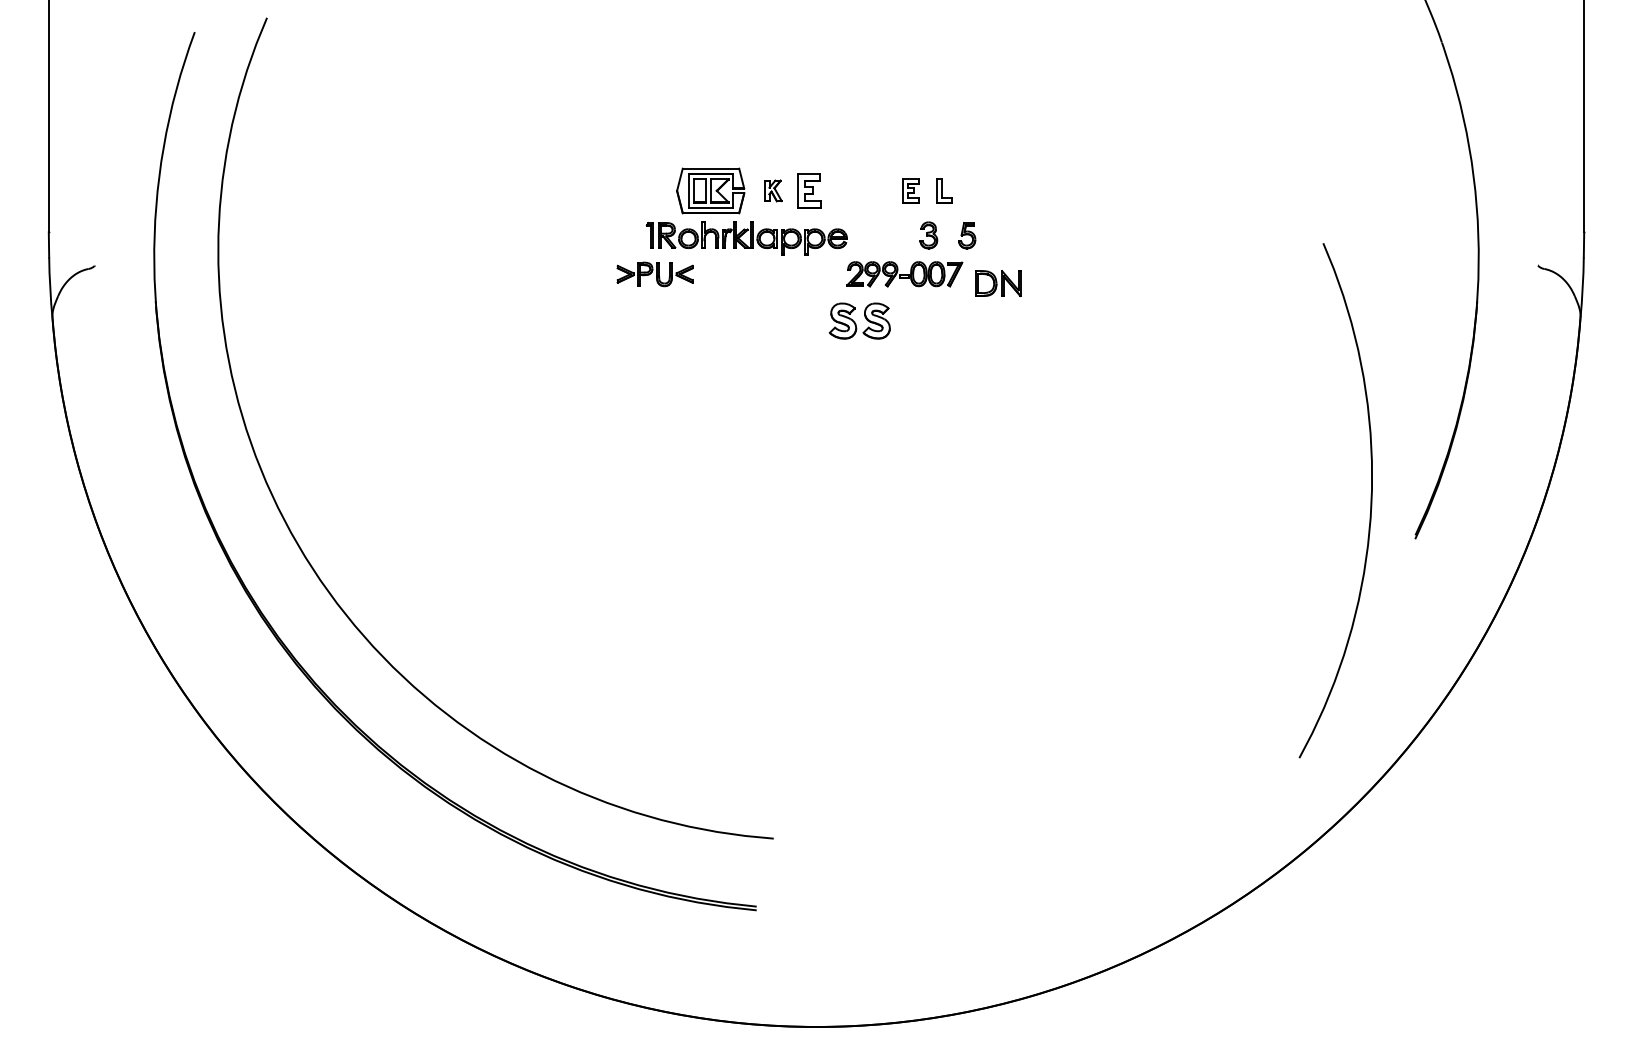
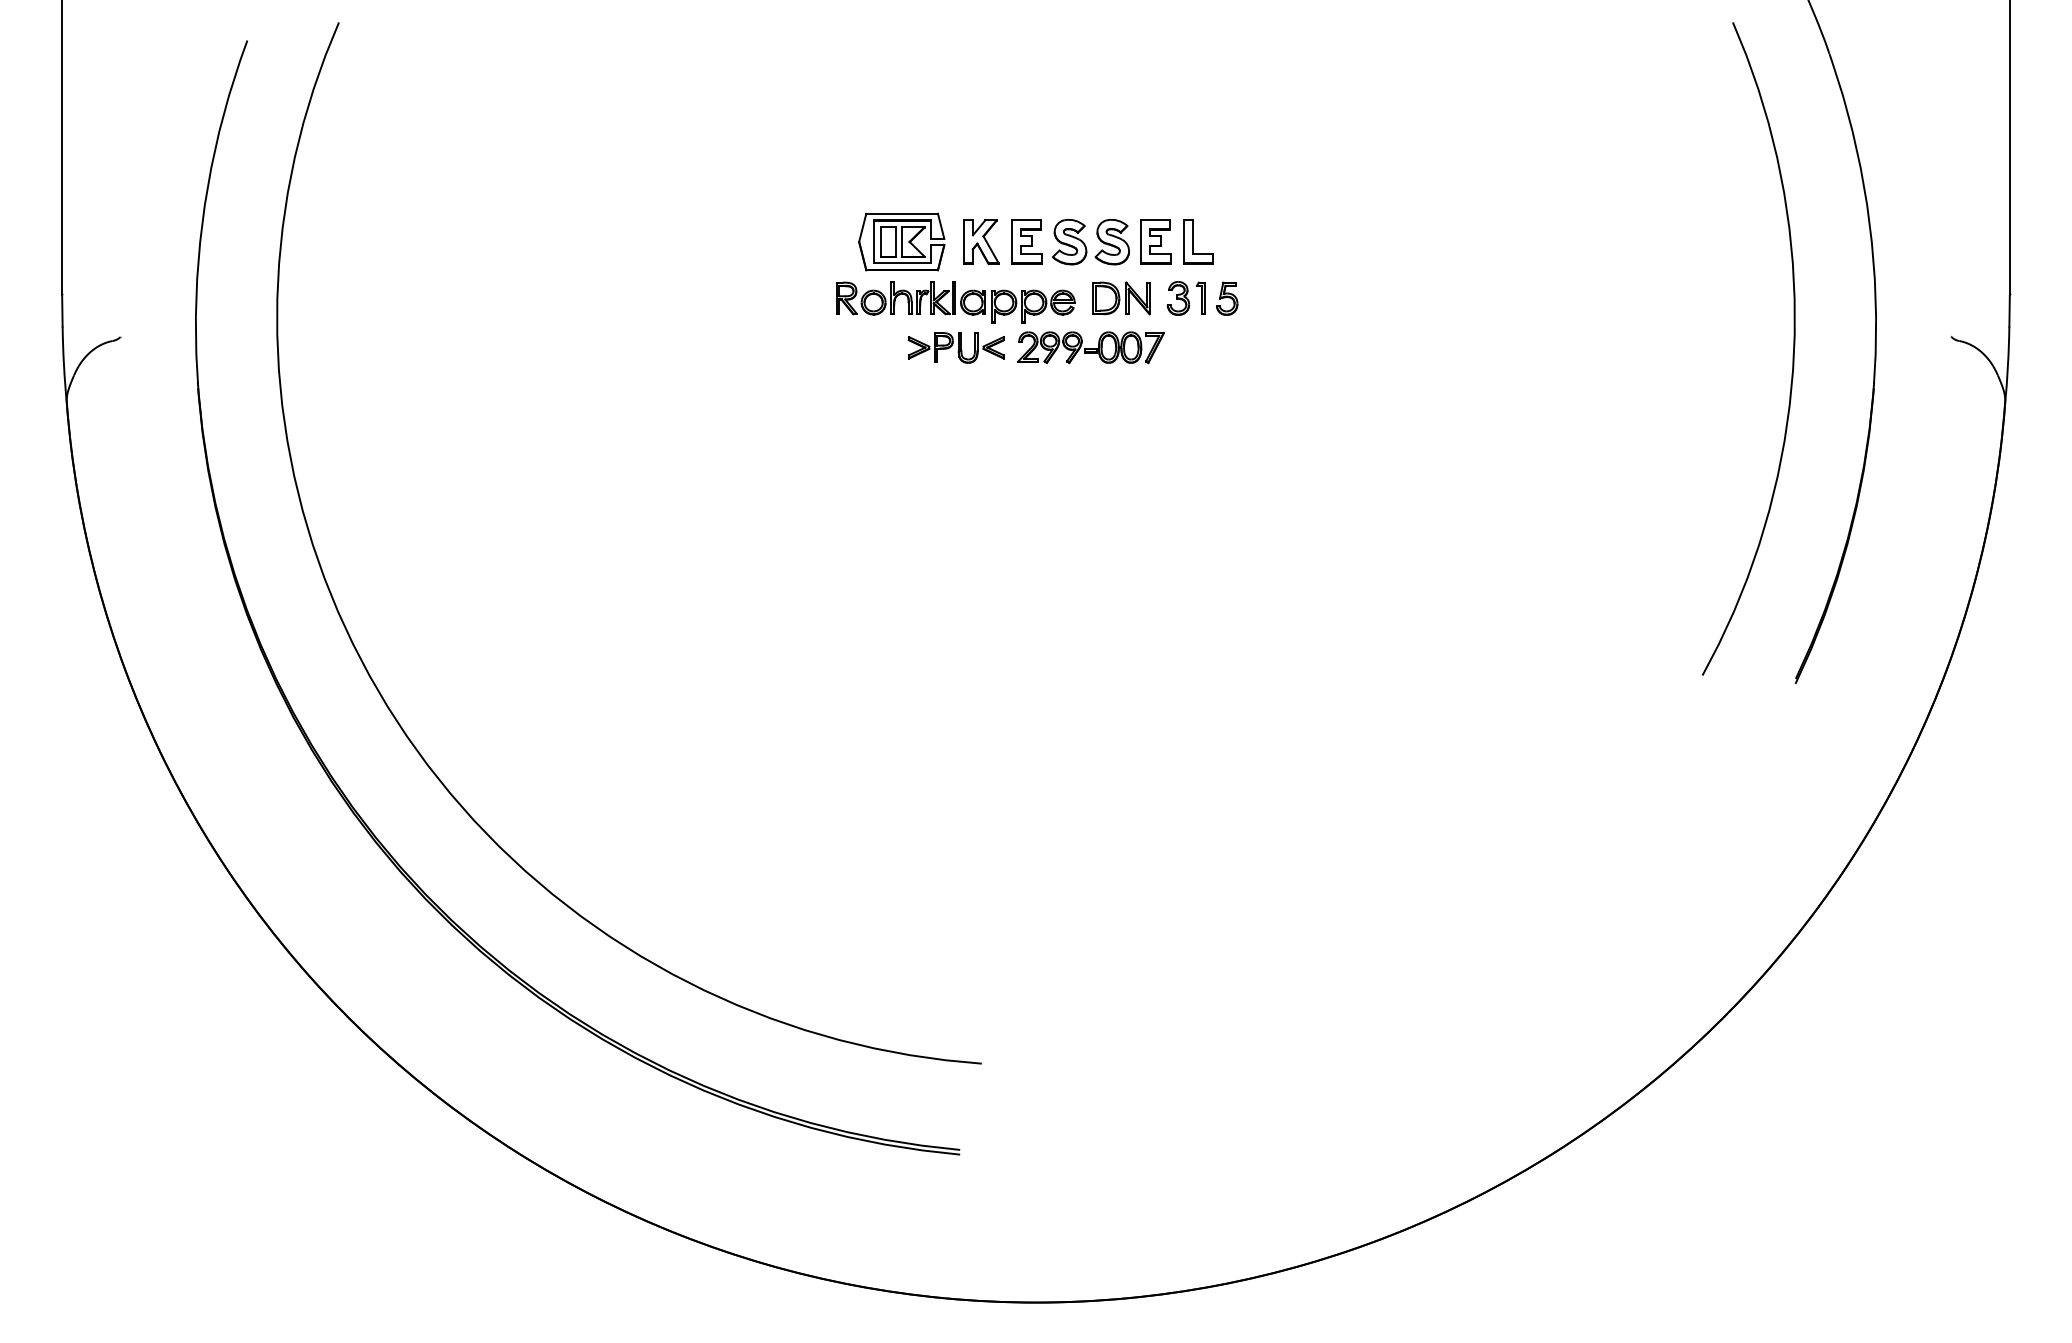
part: (773, 190) -> (981, 241), size x1.67
part: (910, 190) -> (1155, 241), size x1.43
part: (944, 190) -> (1198, 241), size x1.43
part: (649, 234) -> (1200, 297), moved
part: (654, 274) -> (955, 347), moved
part: (904, 274) -> (1090, 347), moved
part: (998, 283) -> (1121, 298), moved
part: (859, 321) -> (1090, 242), moved
curve: (1370, 505) -> (1792, 354), moved

